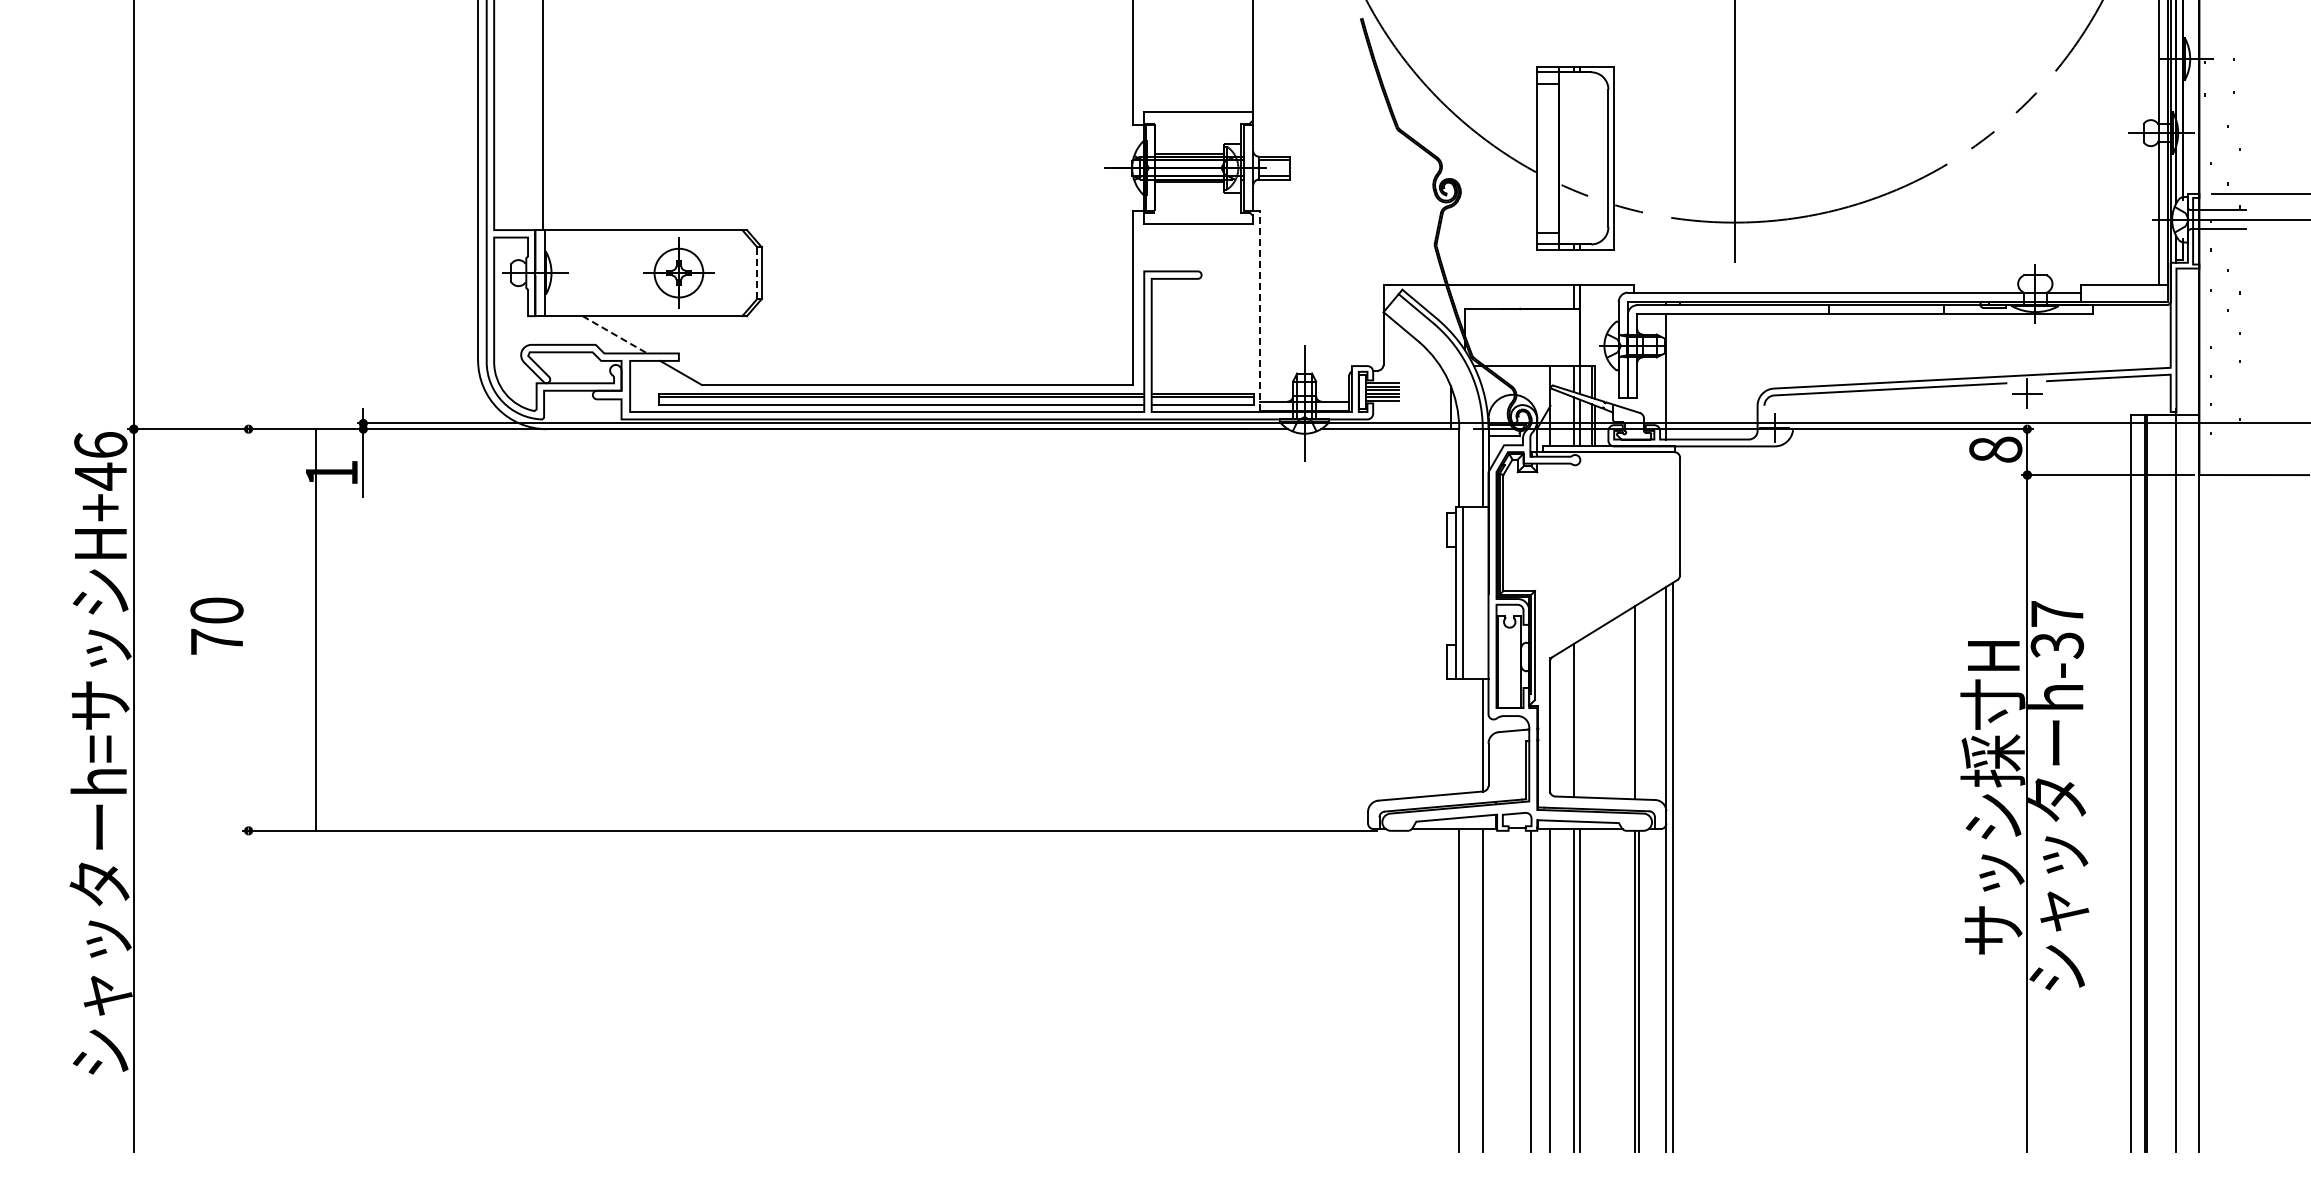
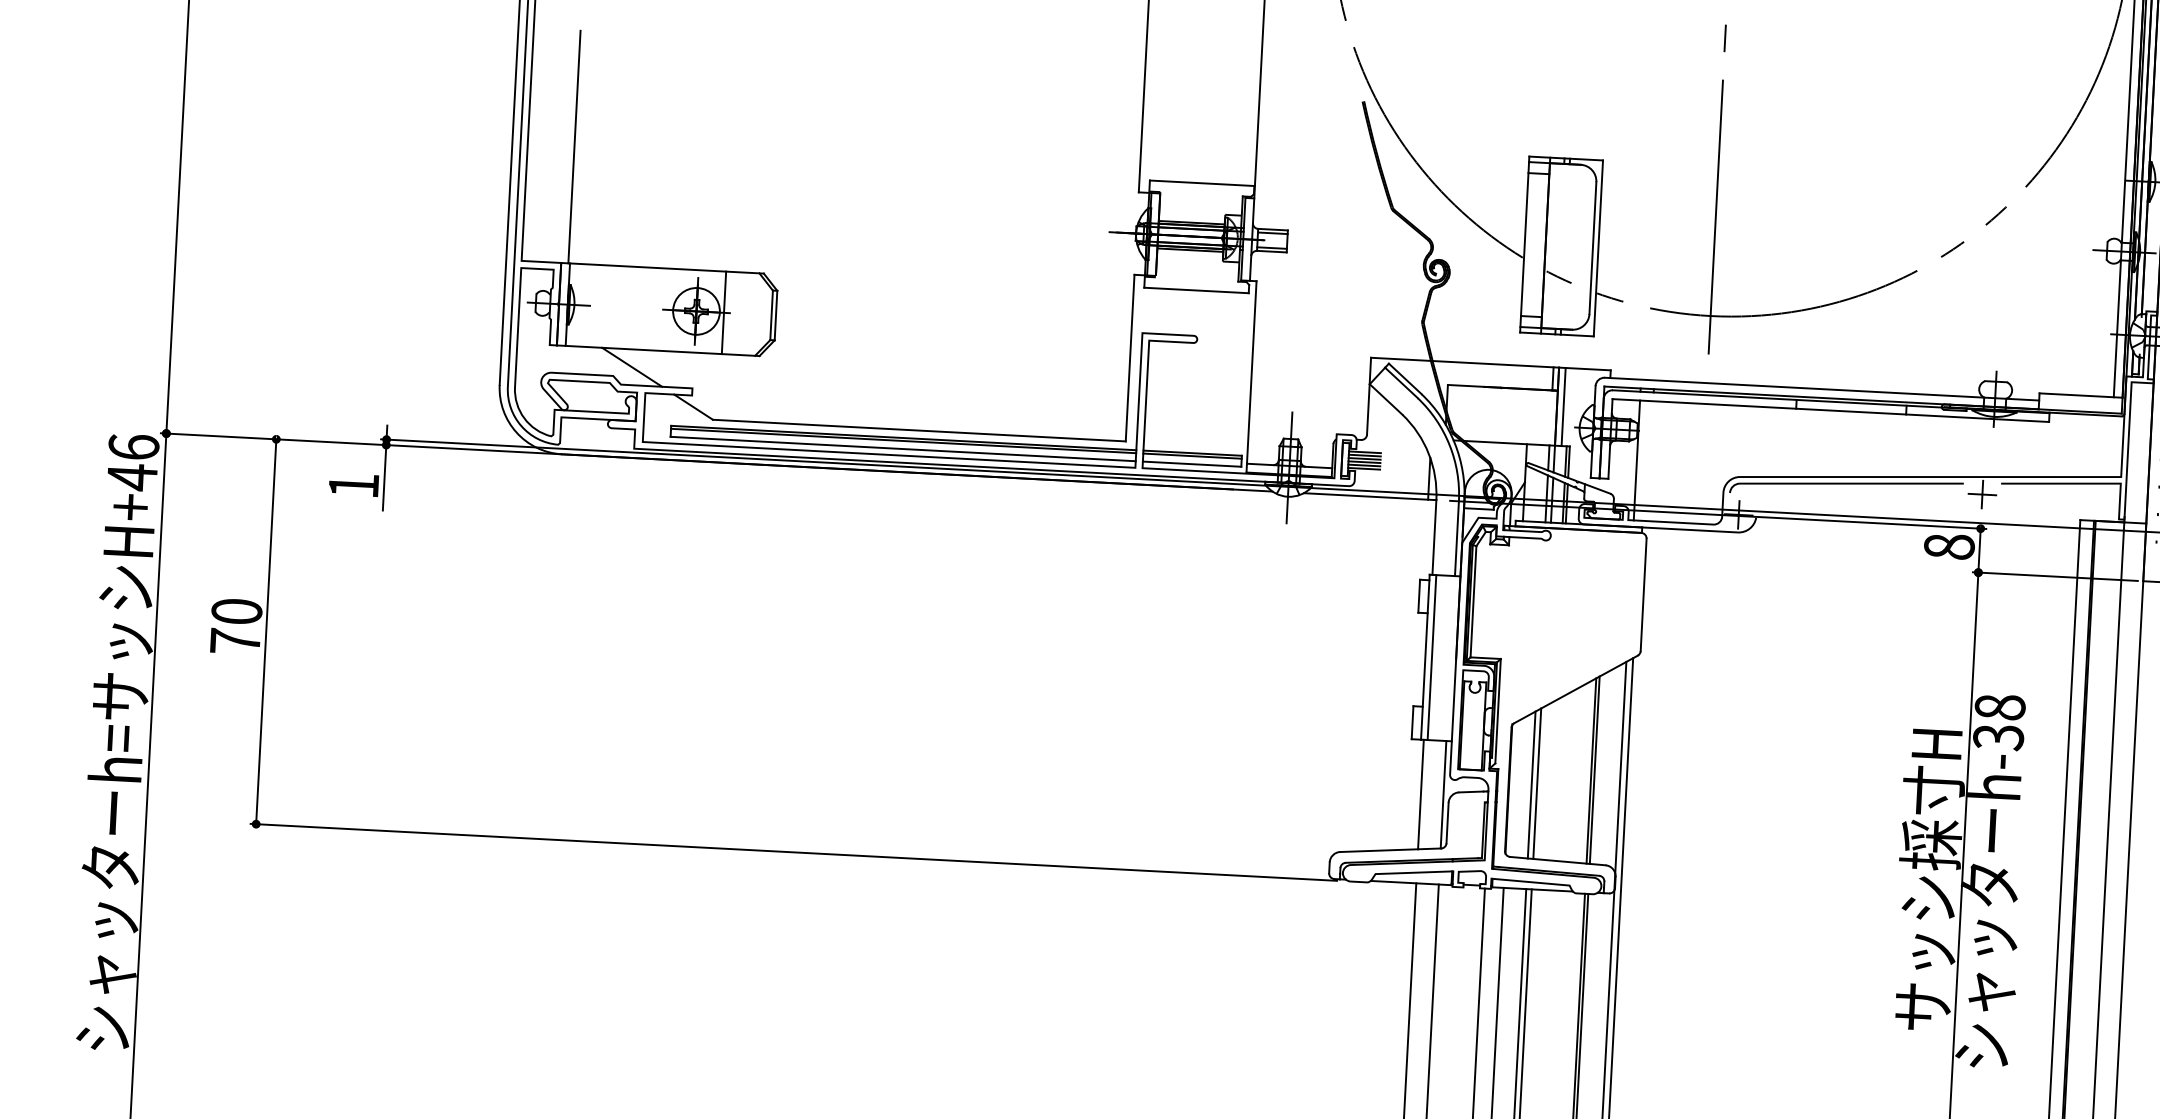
line: (707, 273) -> (723, 313), added
line: (757, 273) -> (771, 315), dashed -> solid
line: (1260, 311) -> (1251, 377), dashed -> solid
line: (1586, 325) -> (1563, 407), added
line: (615, 335) -> (632, 367), dashed -> solid
text: (2057, 613) -> (2000, 706), h-37 -> h-38
line: (315, 629) -> (266, 631), moved
line: (1638, 701) -> (1594, 770), added
line: (1579, 718) -> (1537, 783), added
line: (1459, 736) -> (1421, 794), added

